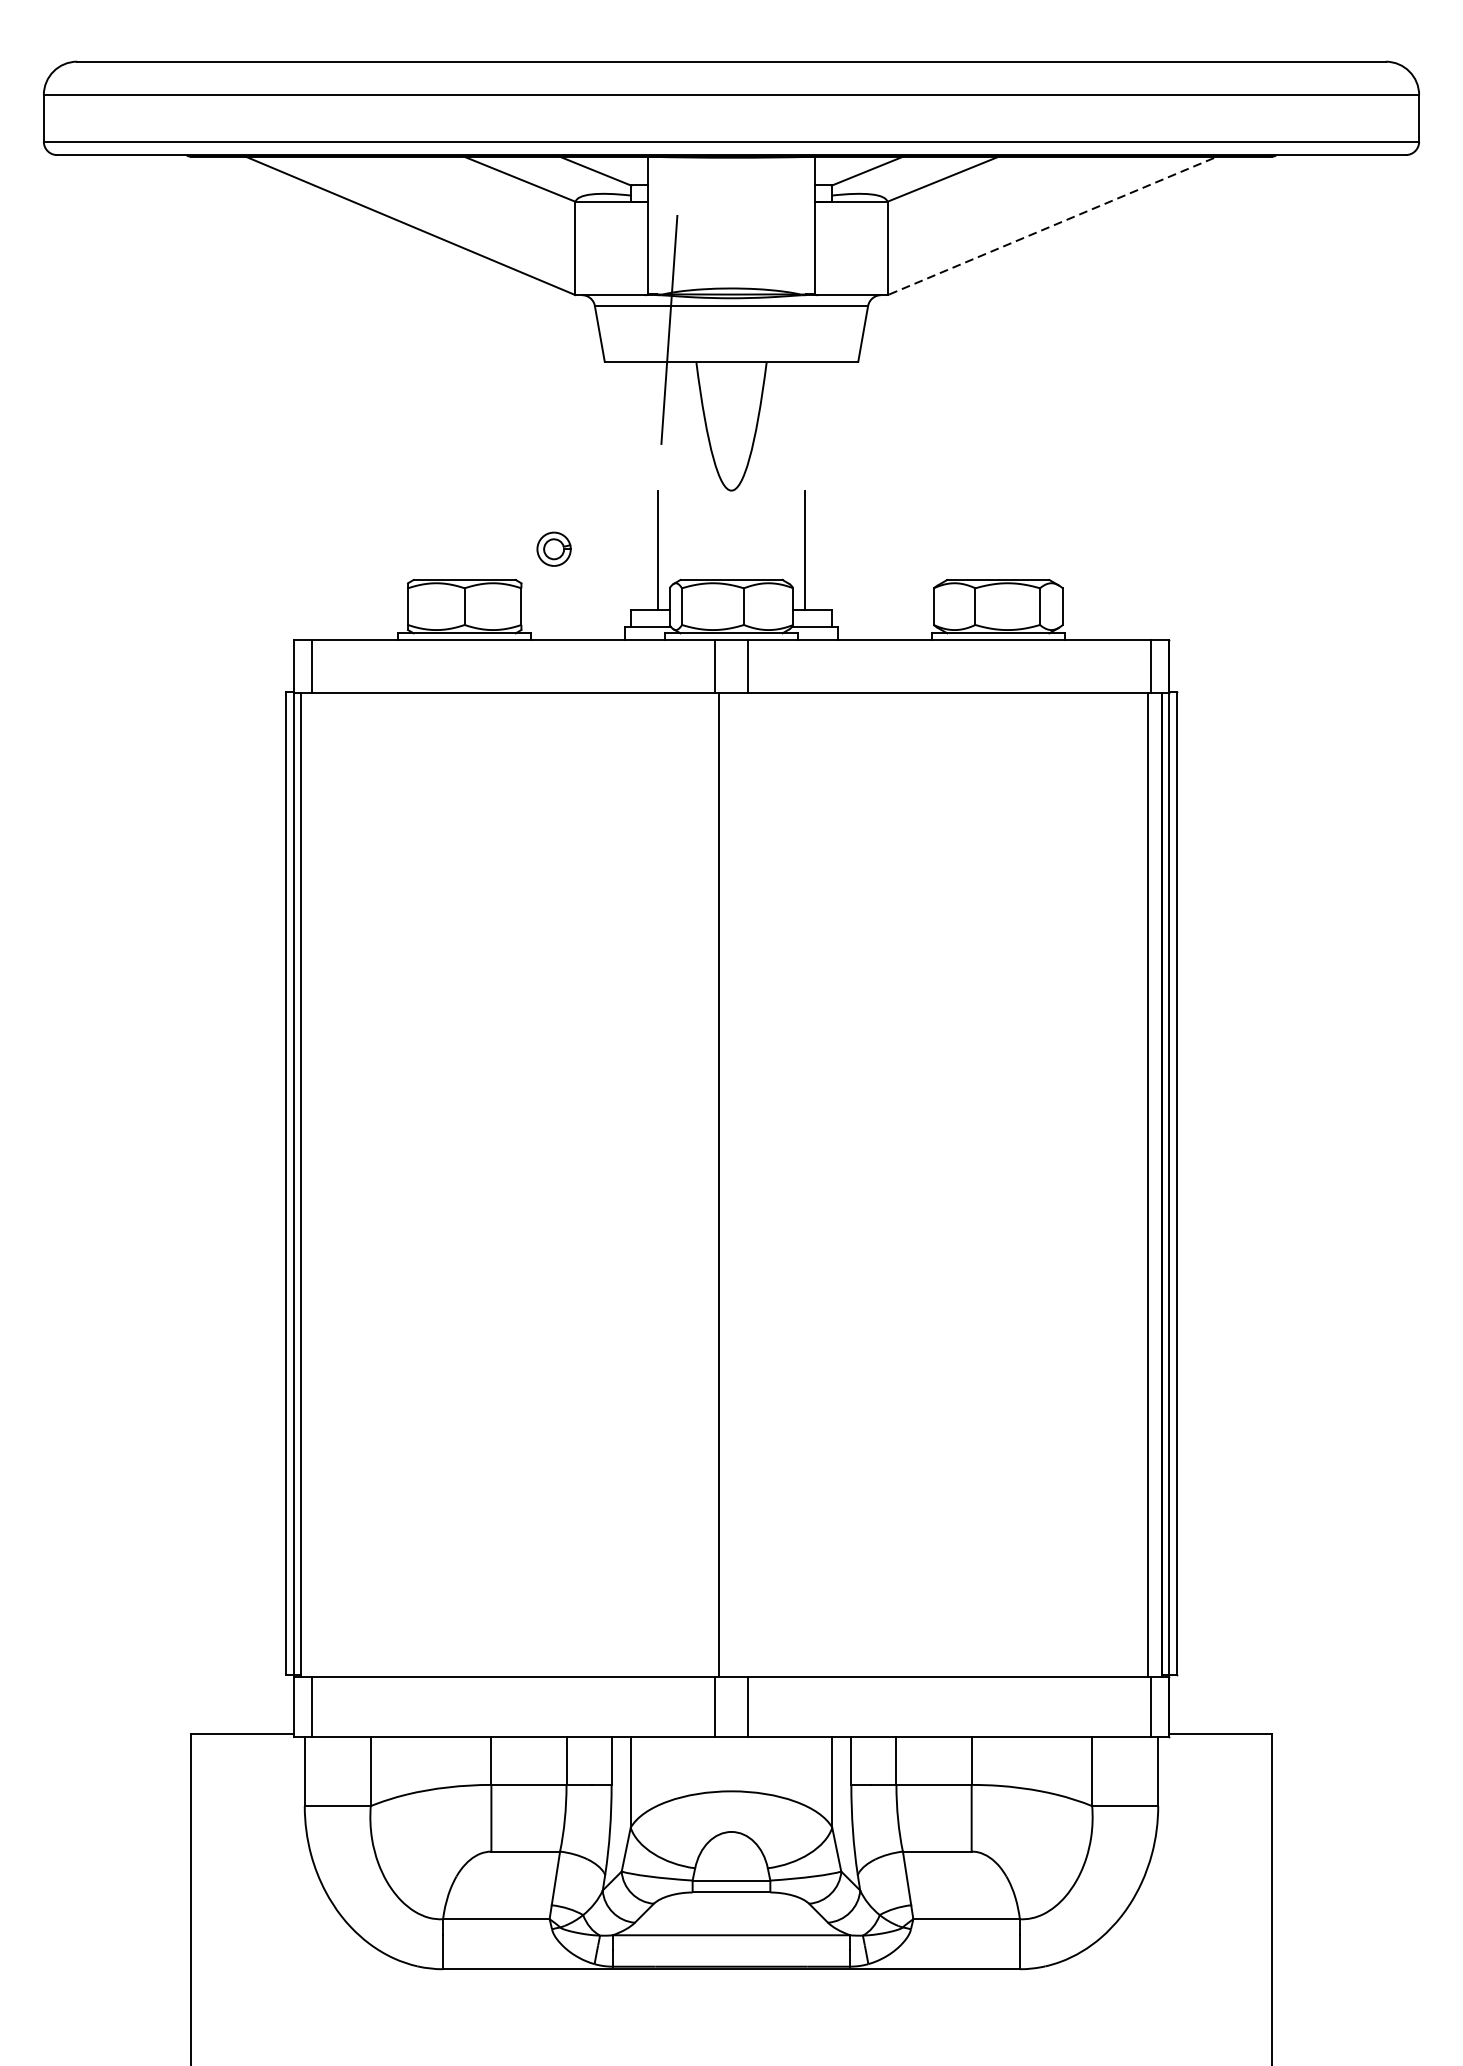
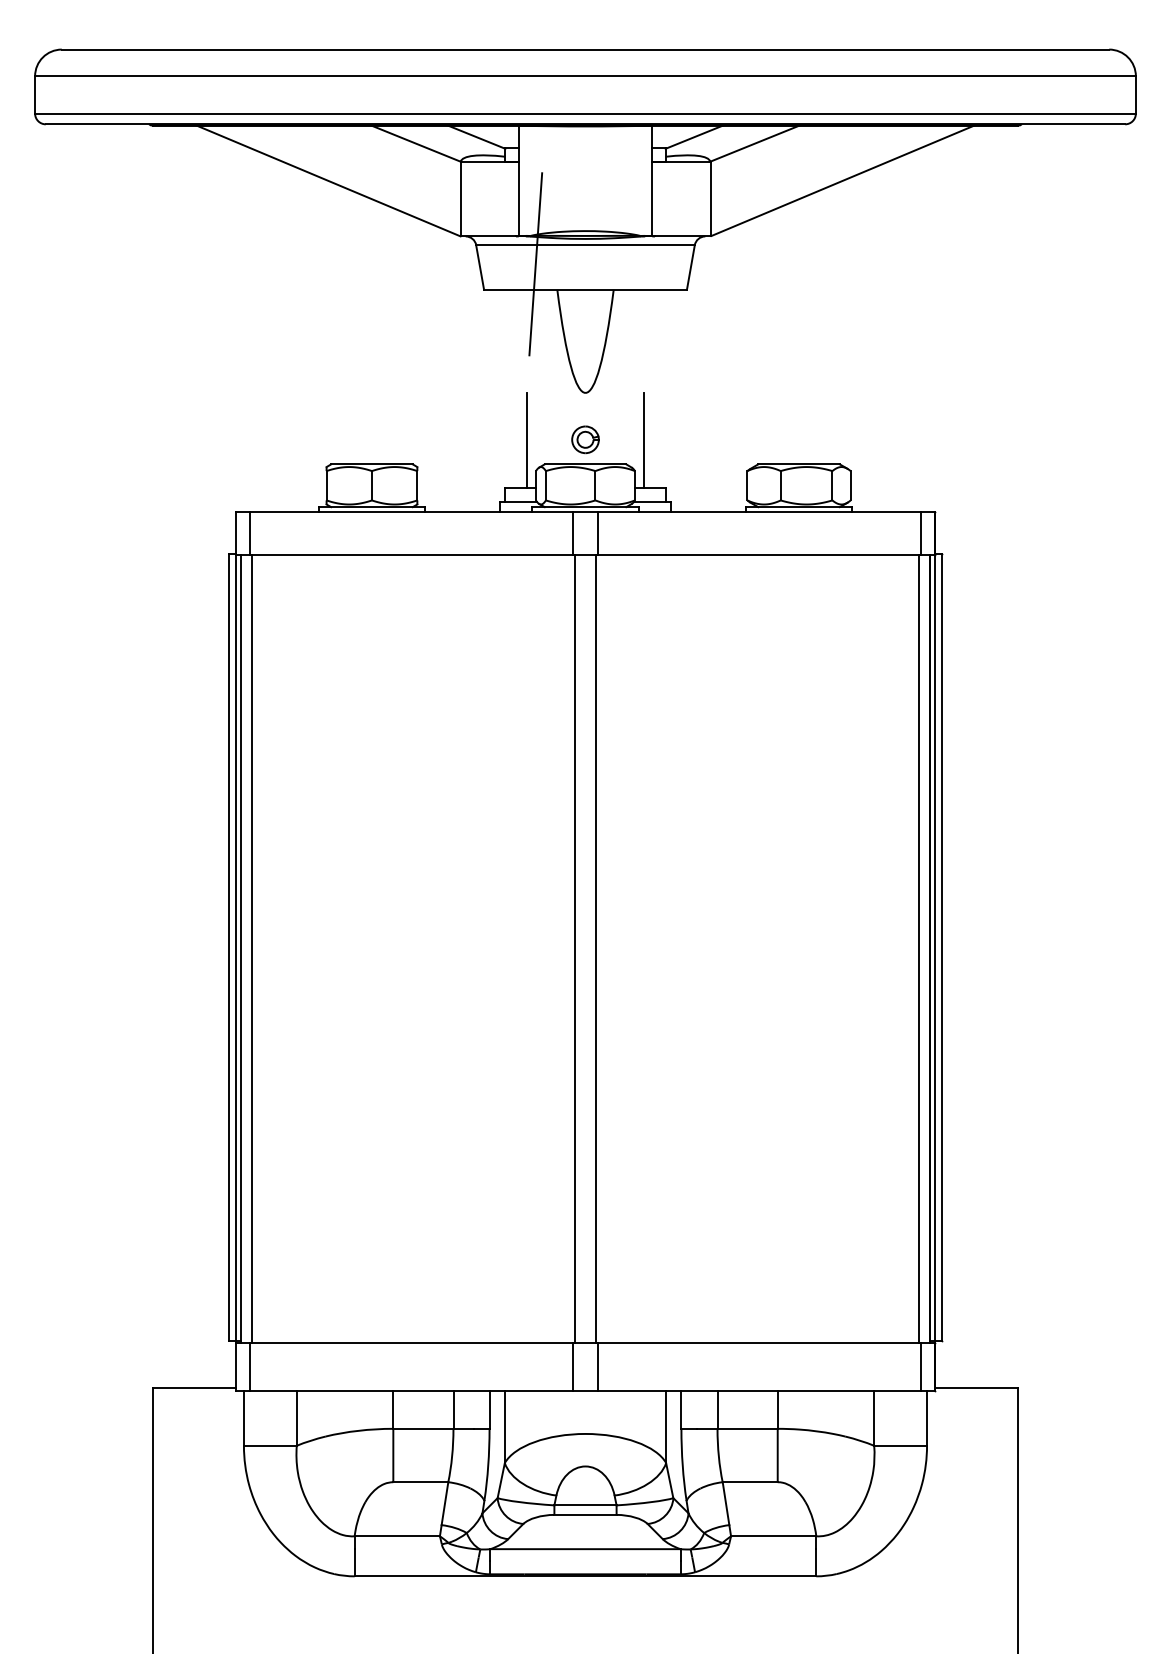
line: (1053, 225) -> (843, 180), dashed -> solid
part: (554, 548) -> (585, 439), moved
line: (315, 1184) -> (252, 948), added
line: (743, 1184) -> (595, 948), added

